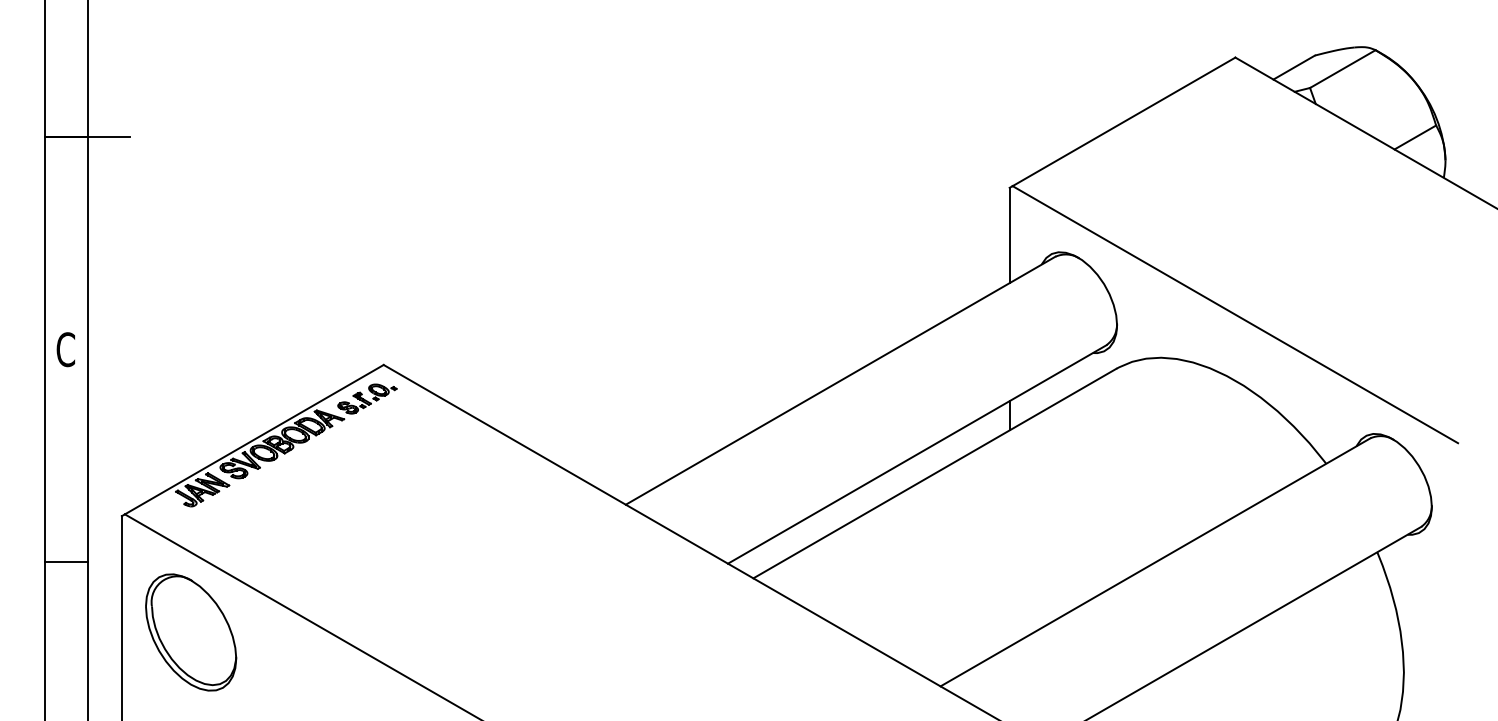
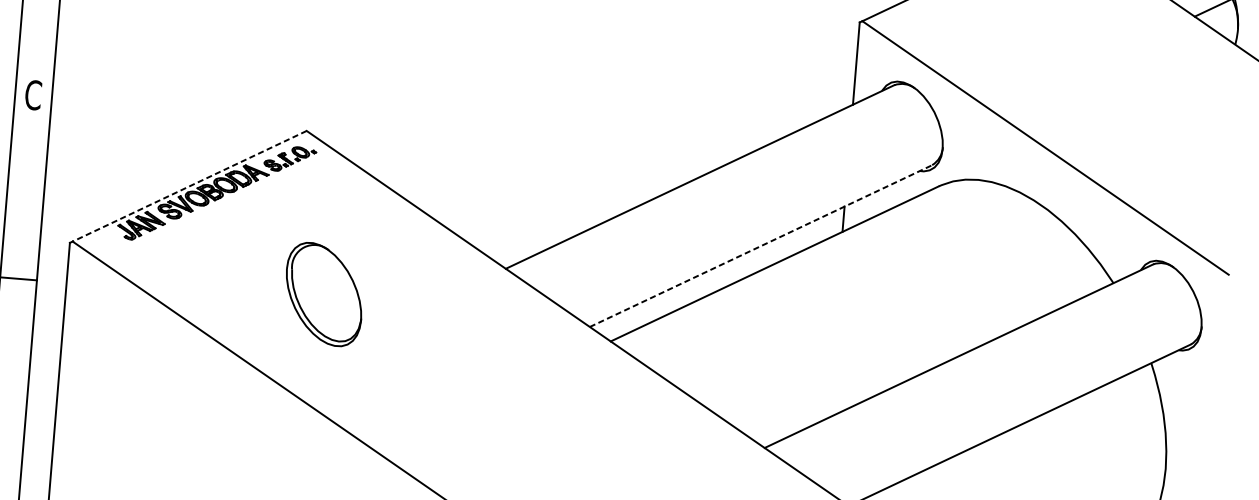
line: (253, 439) -> (189, 186), solid -> dashed
line: (917, 454) -> (761, 246), solid -> dashed
part: (191, 632) -> (324, 294), moved

